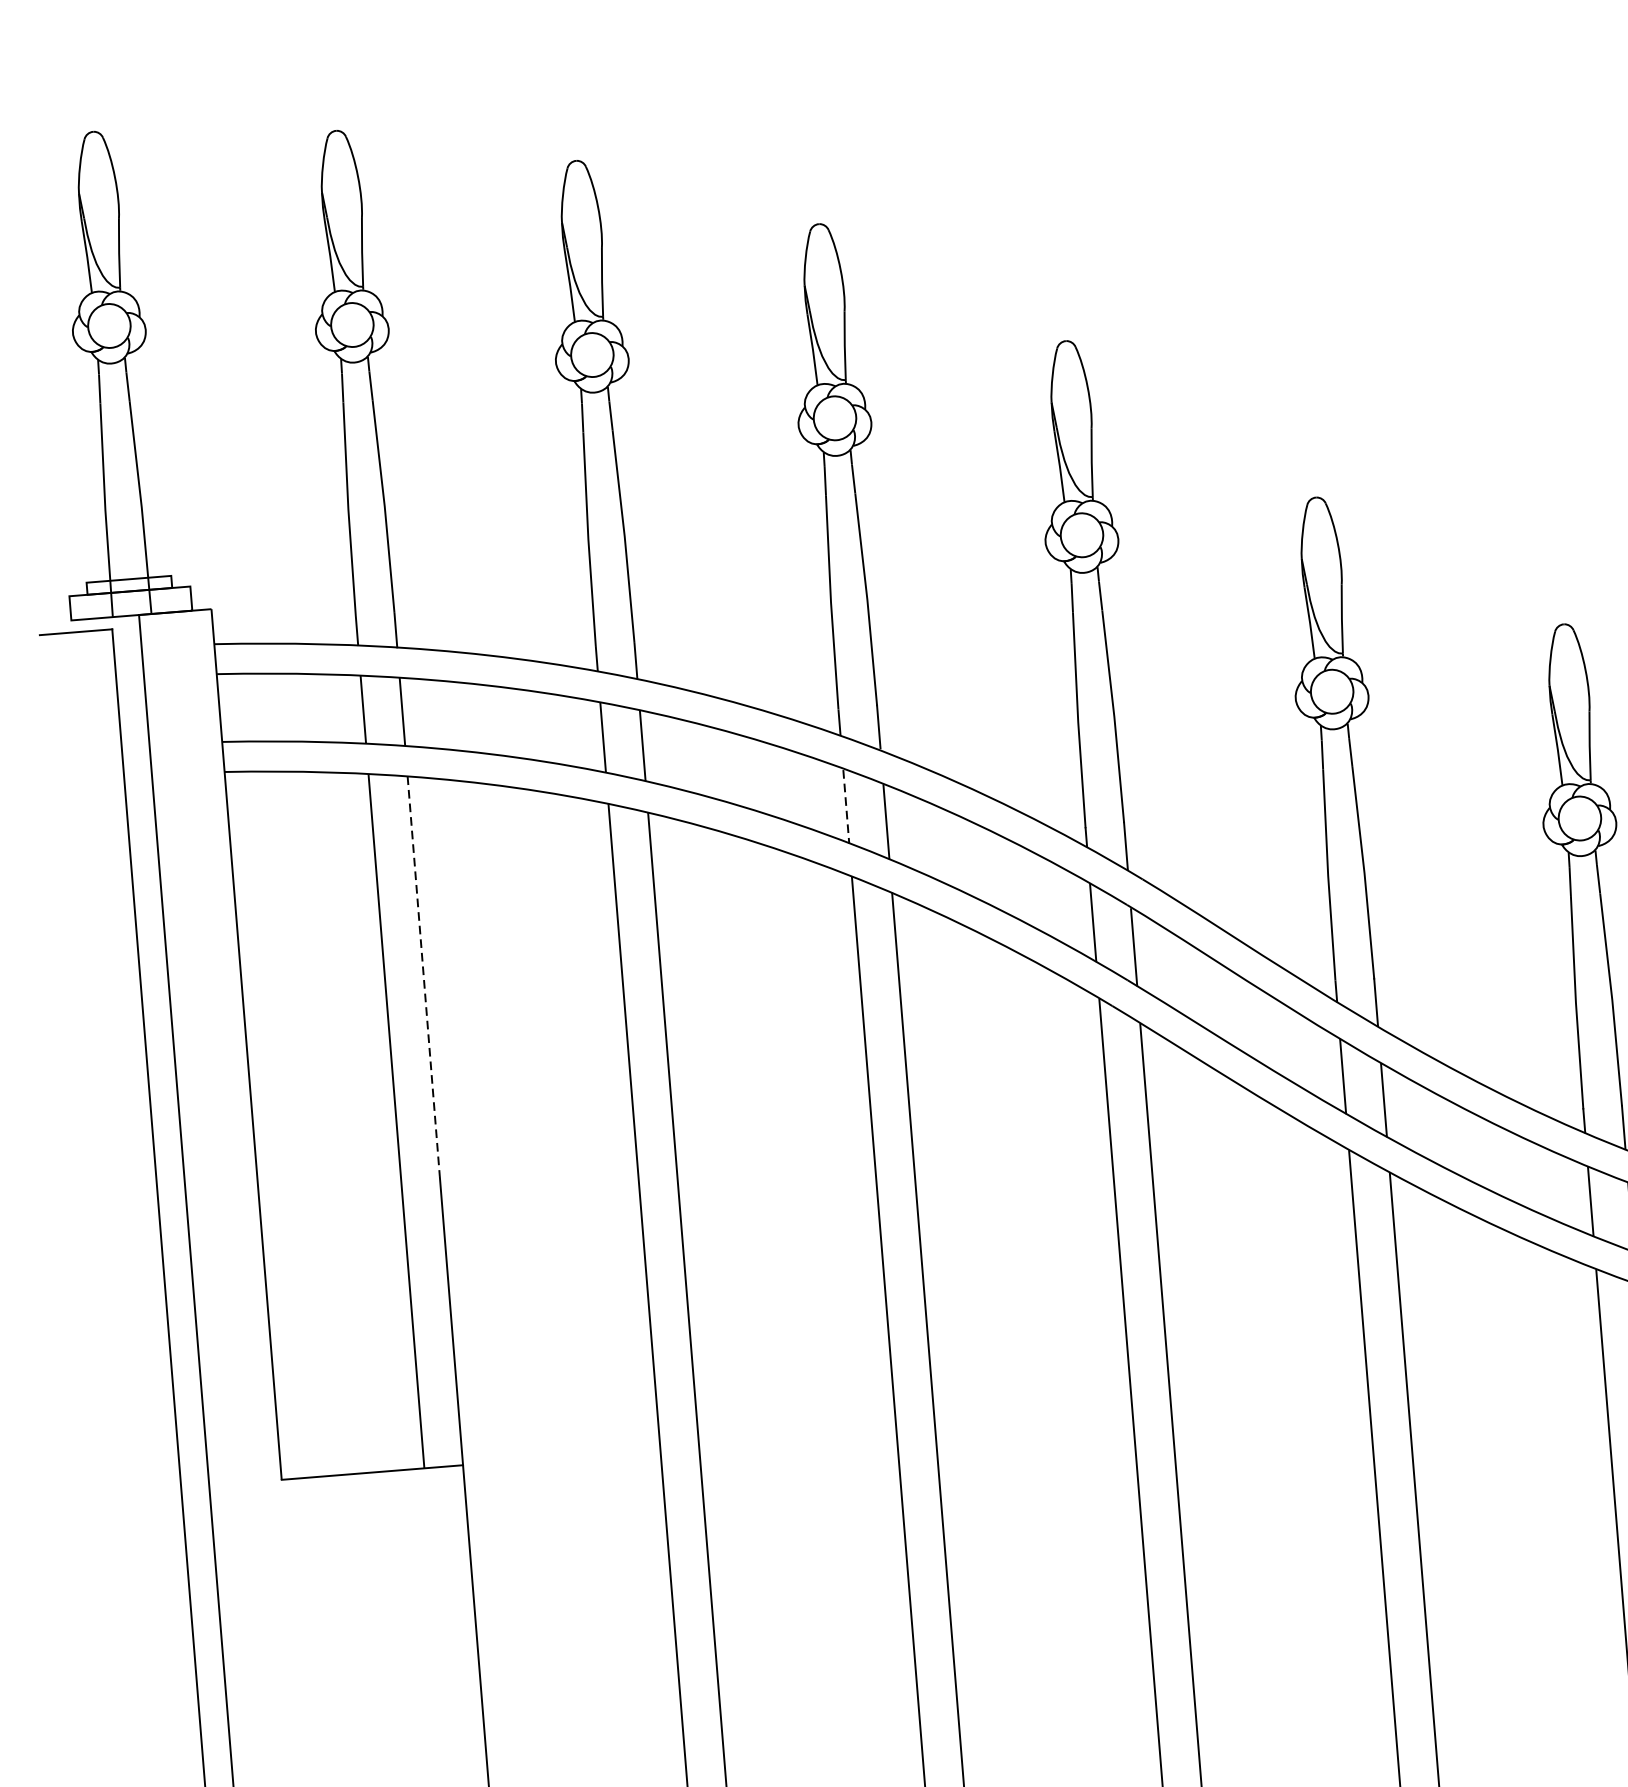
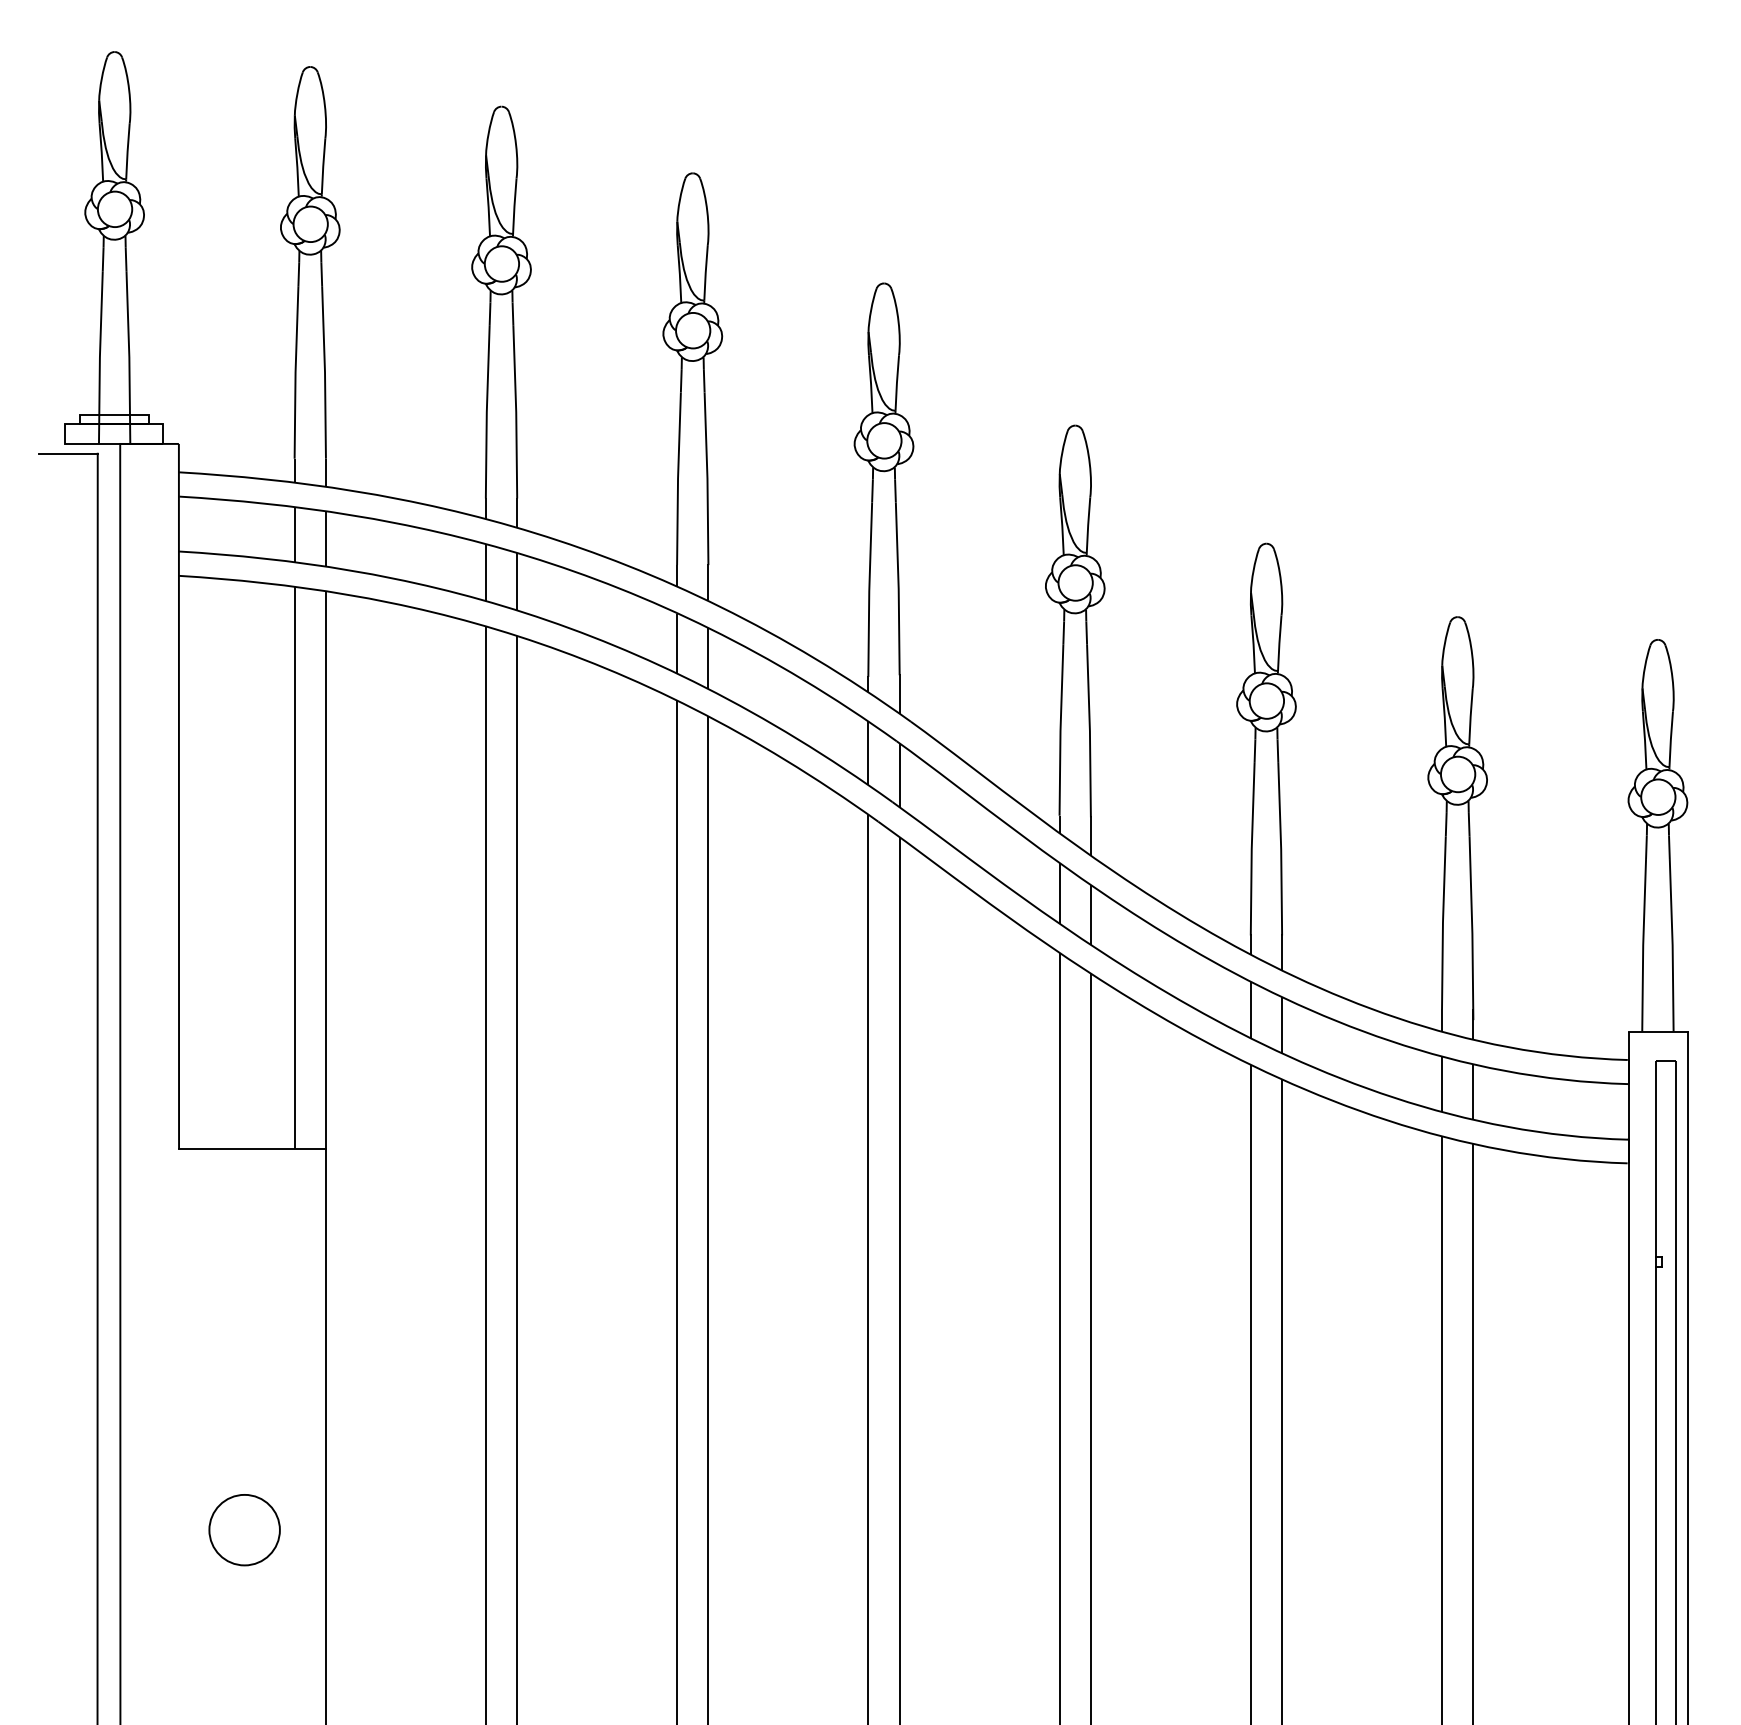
line: (846, 807) -> (677, 644), dashed -> solid
line: (423, 976) -> (325, 753), dashed -> solid

